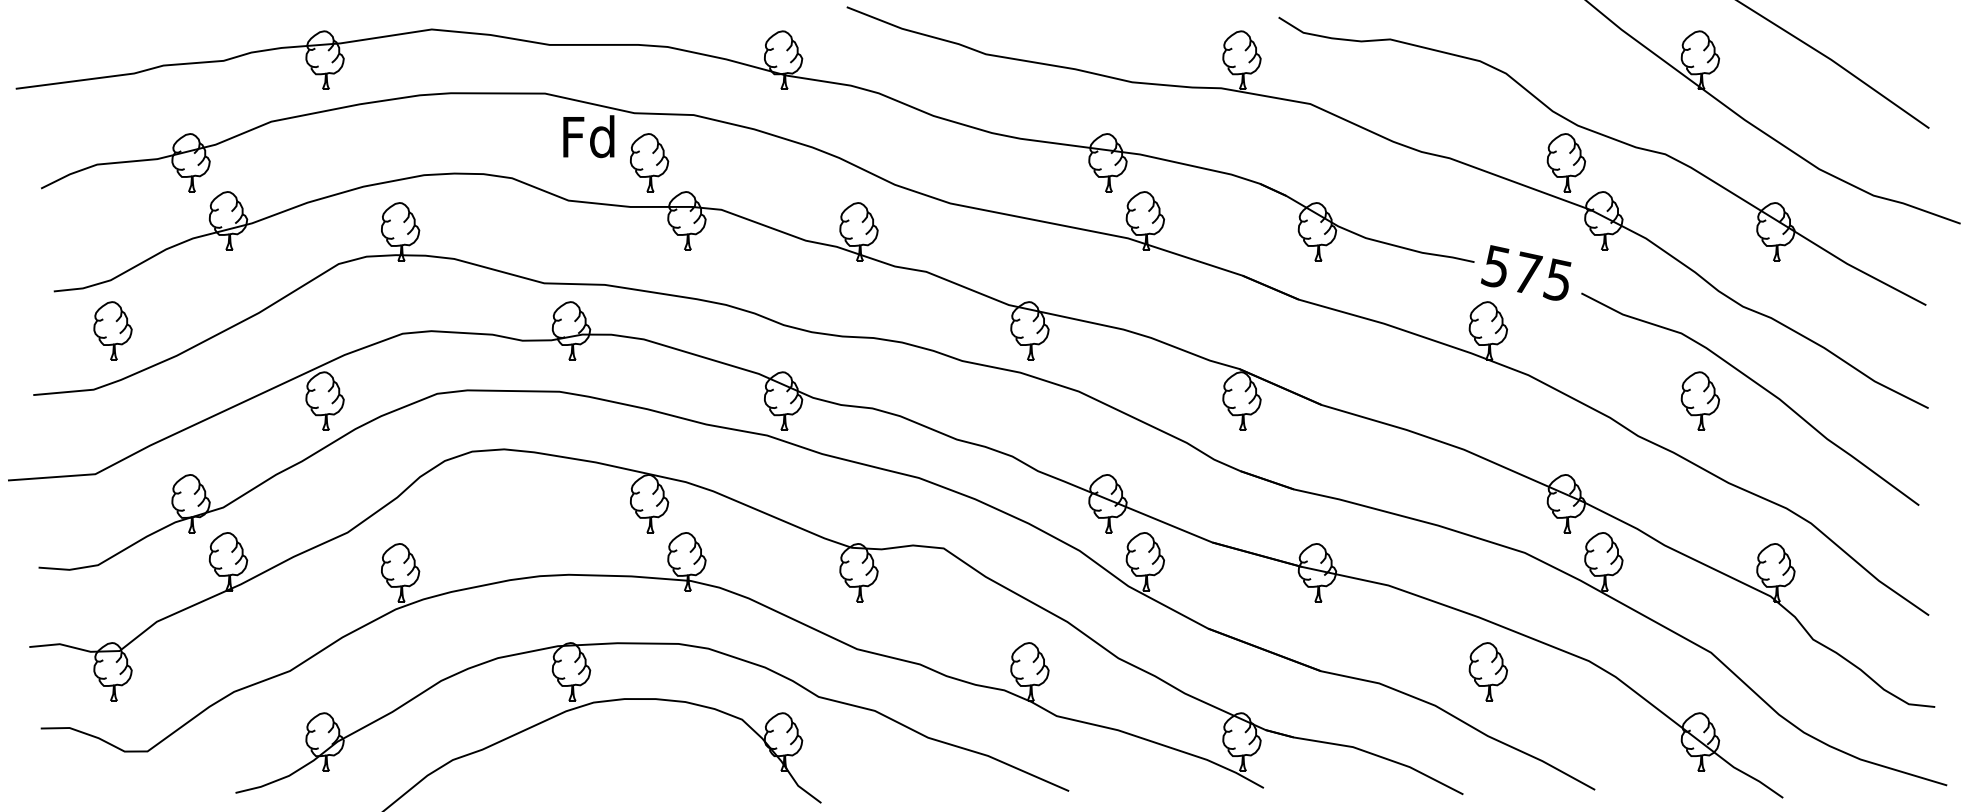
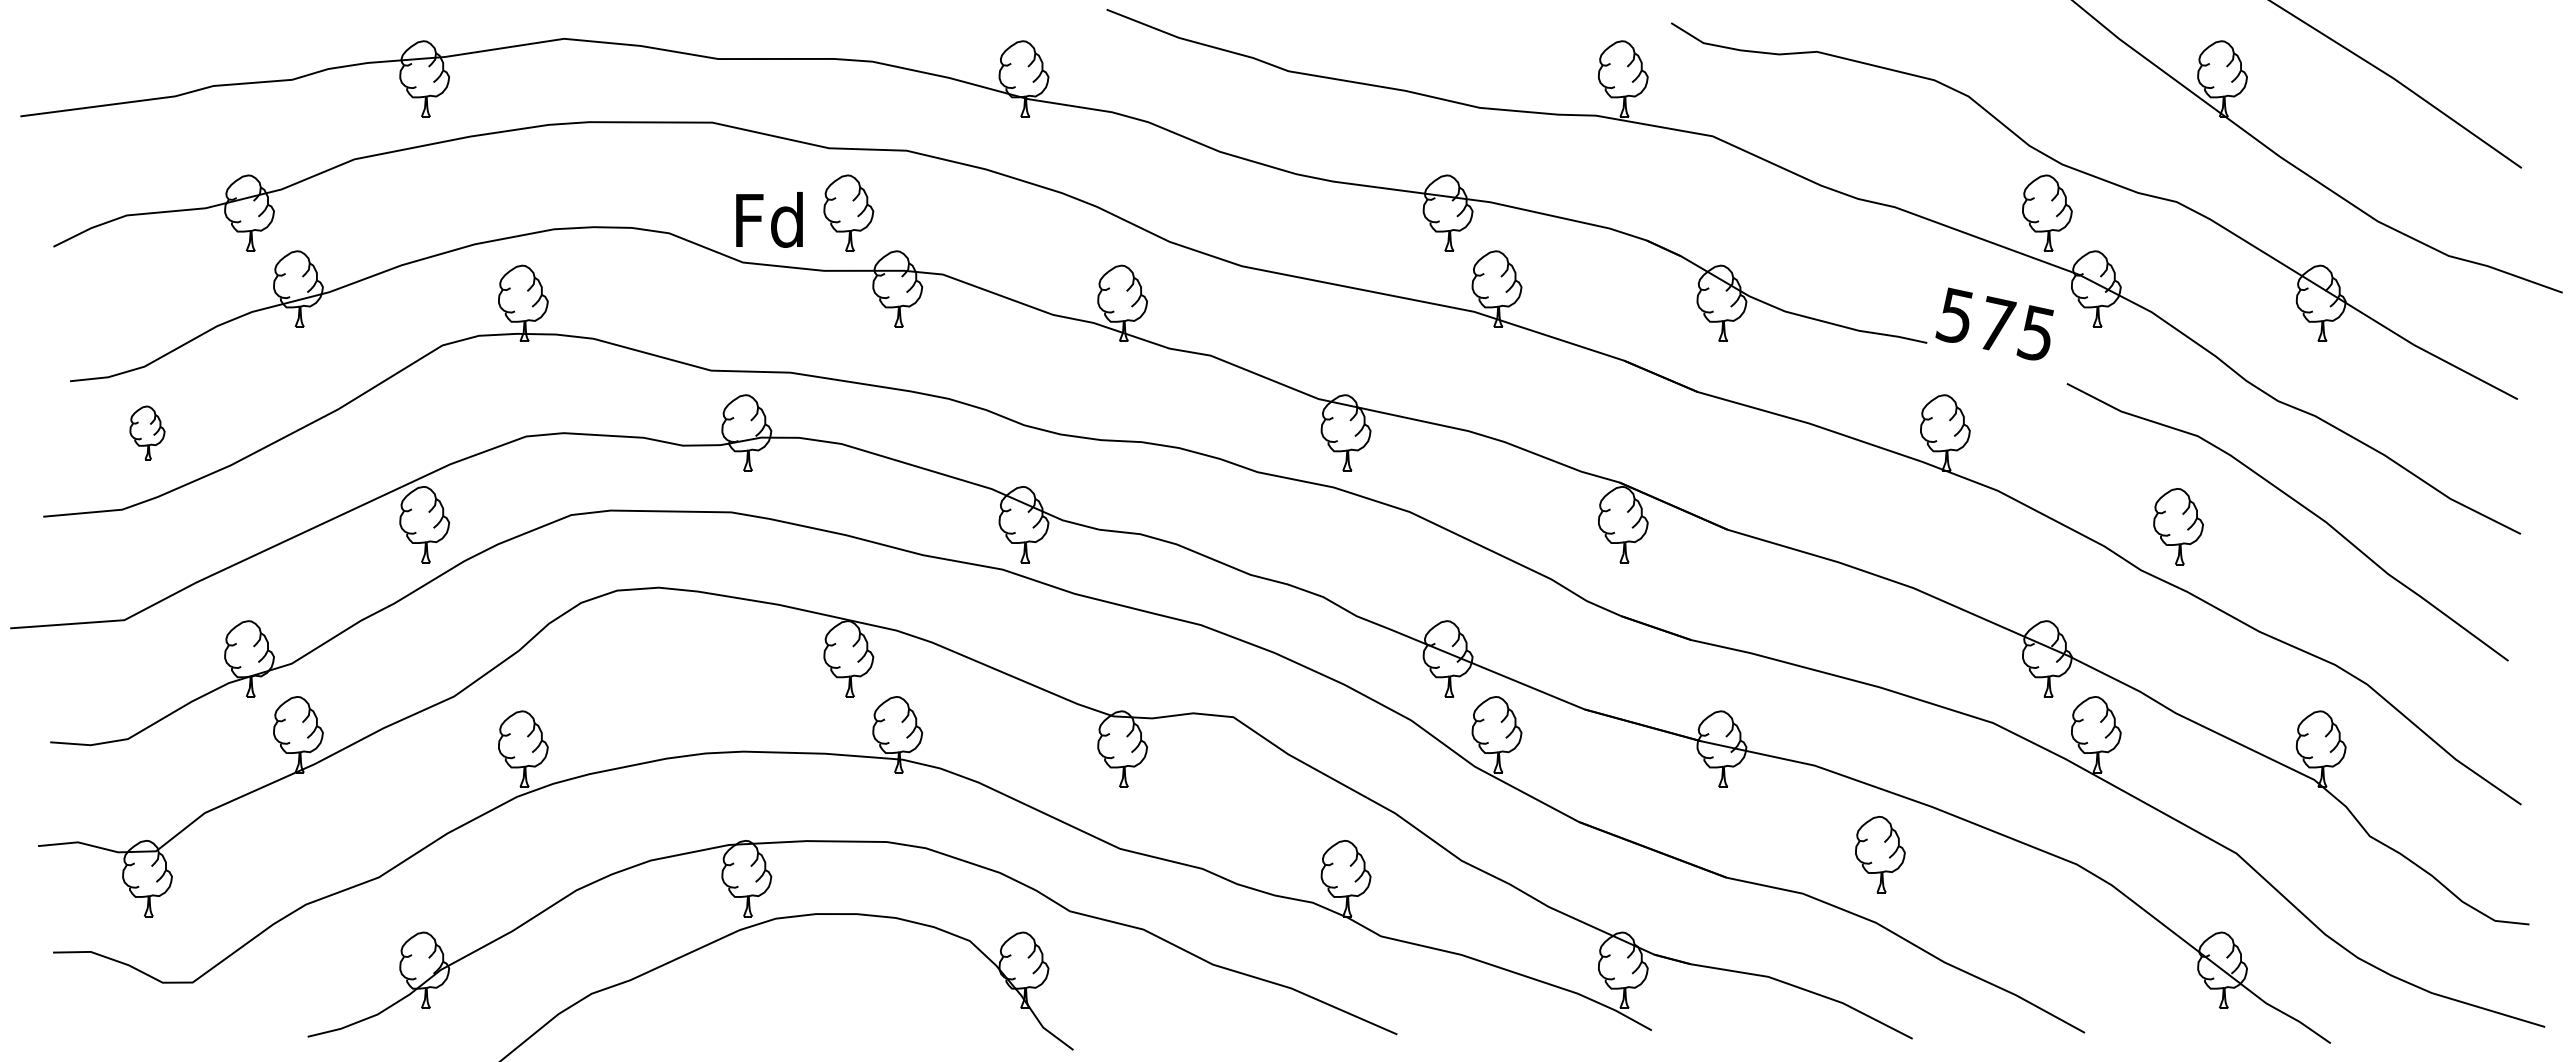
text: (588, 136) -> (769, 219), moved
text: (1525, 272) -> (1994, 323), moved
part: (113, 330) -> (147, 432), size x0.7
part: (1700, 401) -> (2178, 526), moved
part: (1488, 671) -> (1880, 854), moved

